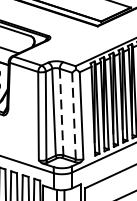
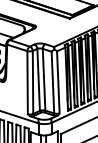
line: (62, 111) -> (44, 79), dashed -> solid
line: (73, 115) -> (52, 82), dashed -> solid

